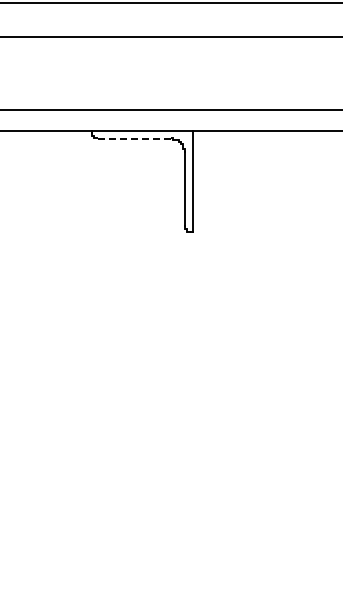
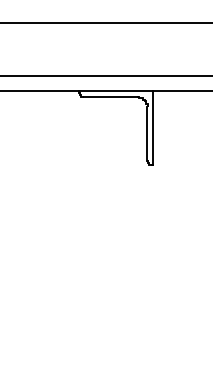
line: (134, 139) -> (110, 97), dashed -> solid

